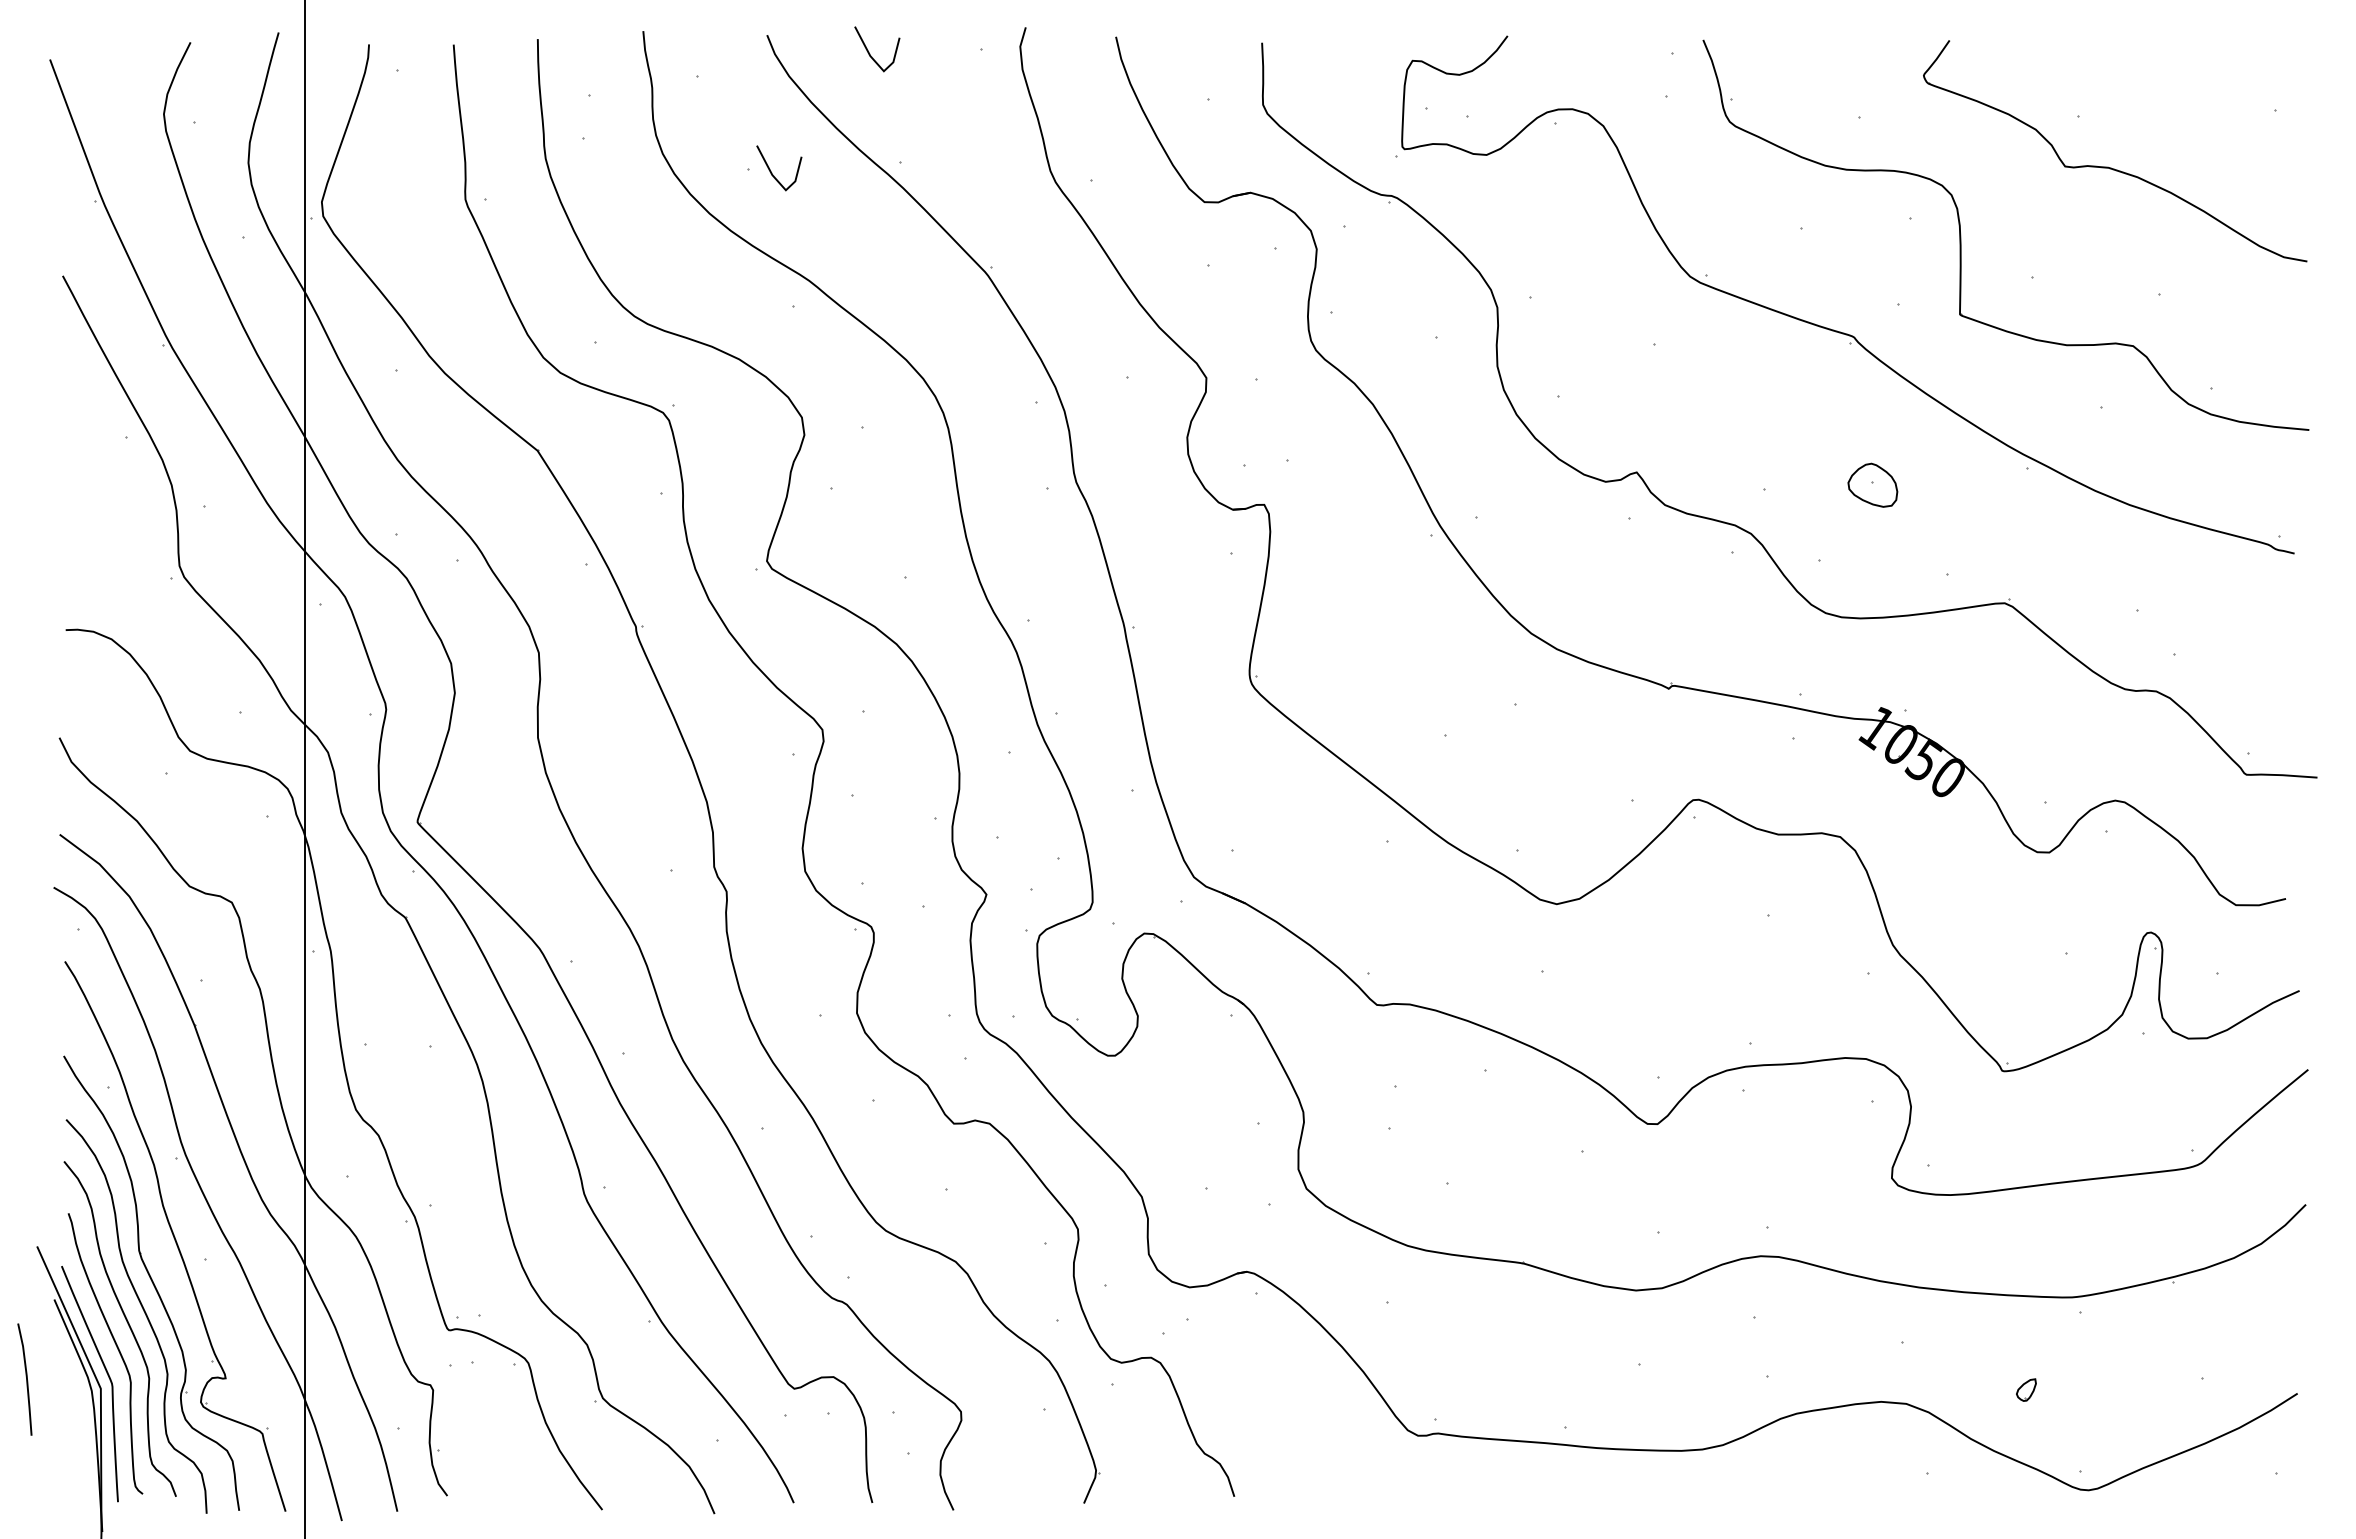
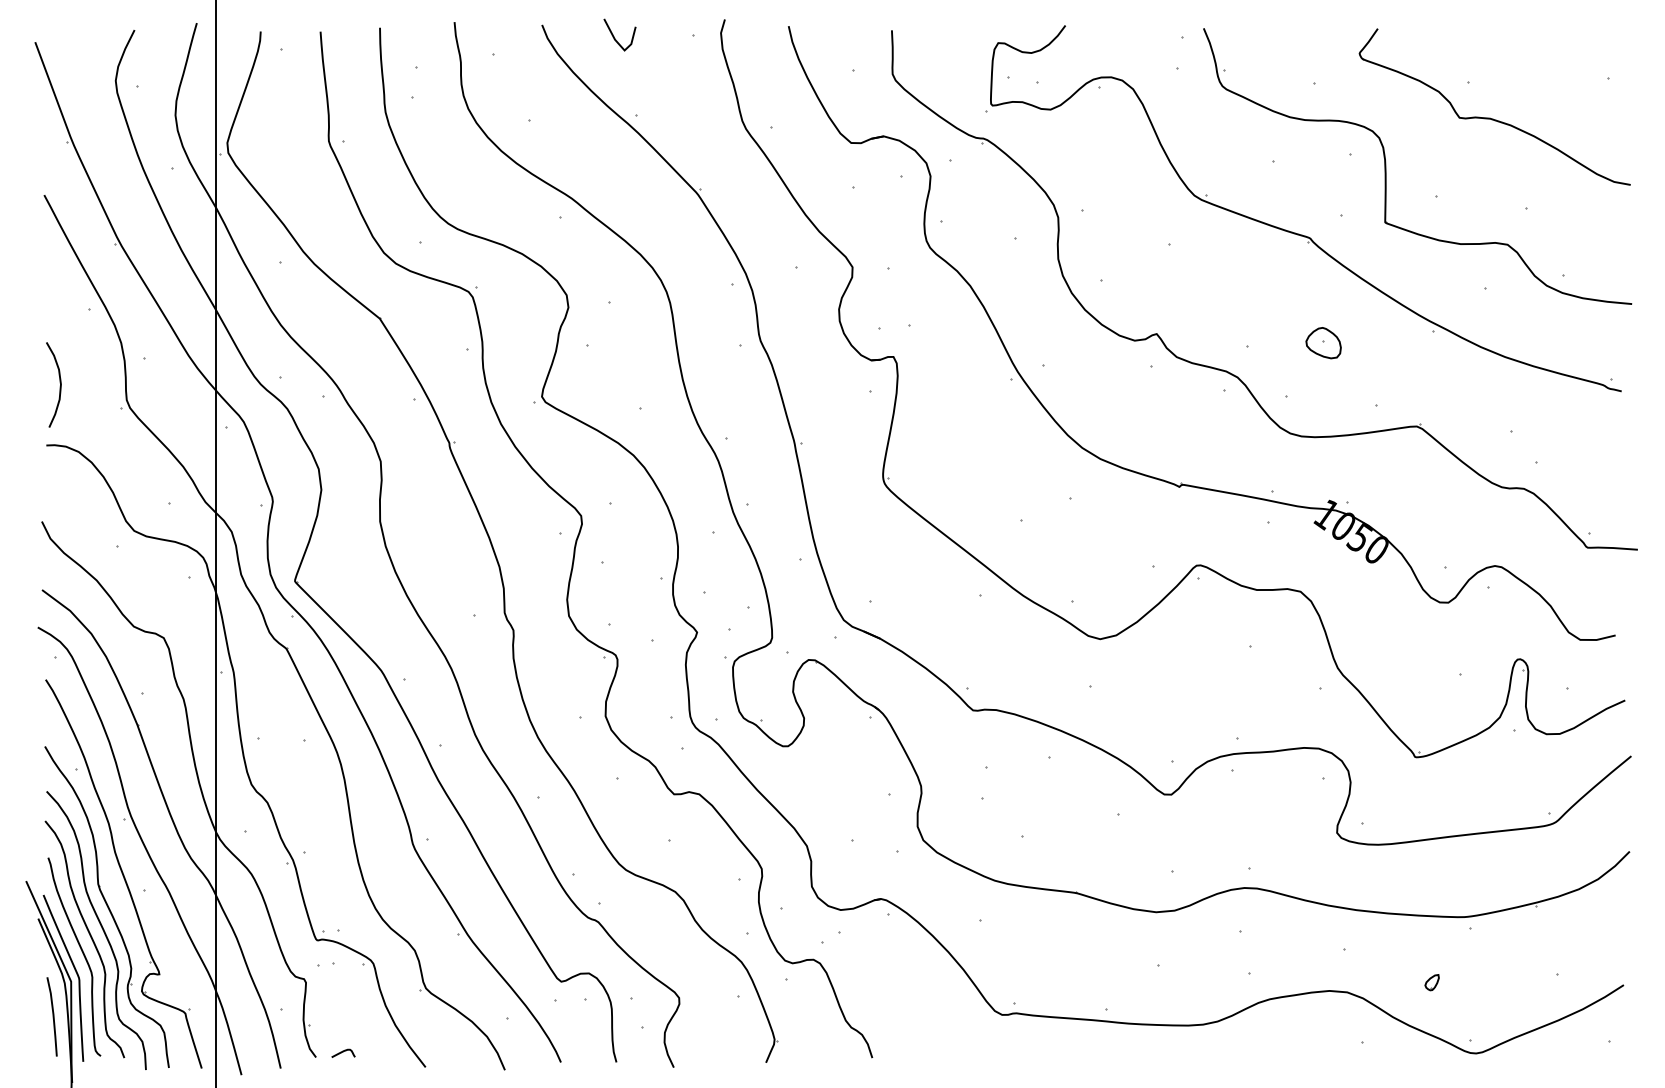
line: (772, 172) -> (545, 122), removed
curve: (85, 544) -> (60, 384), added
line: (26, 1379) -> (53, 1016), moved
curve: (486, 1488) -> (343, 1052), added

